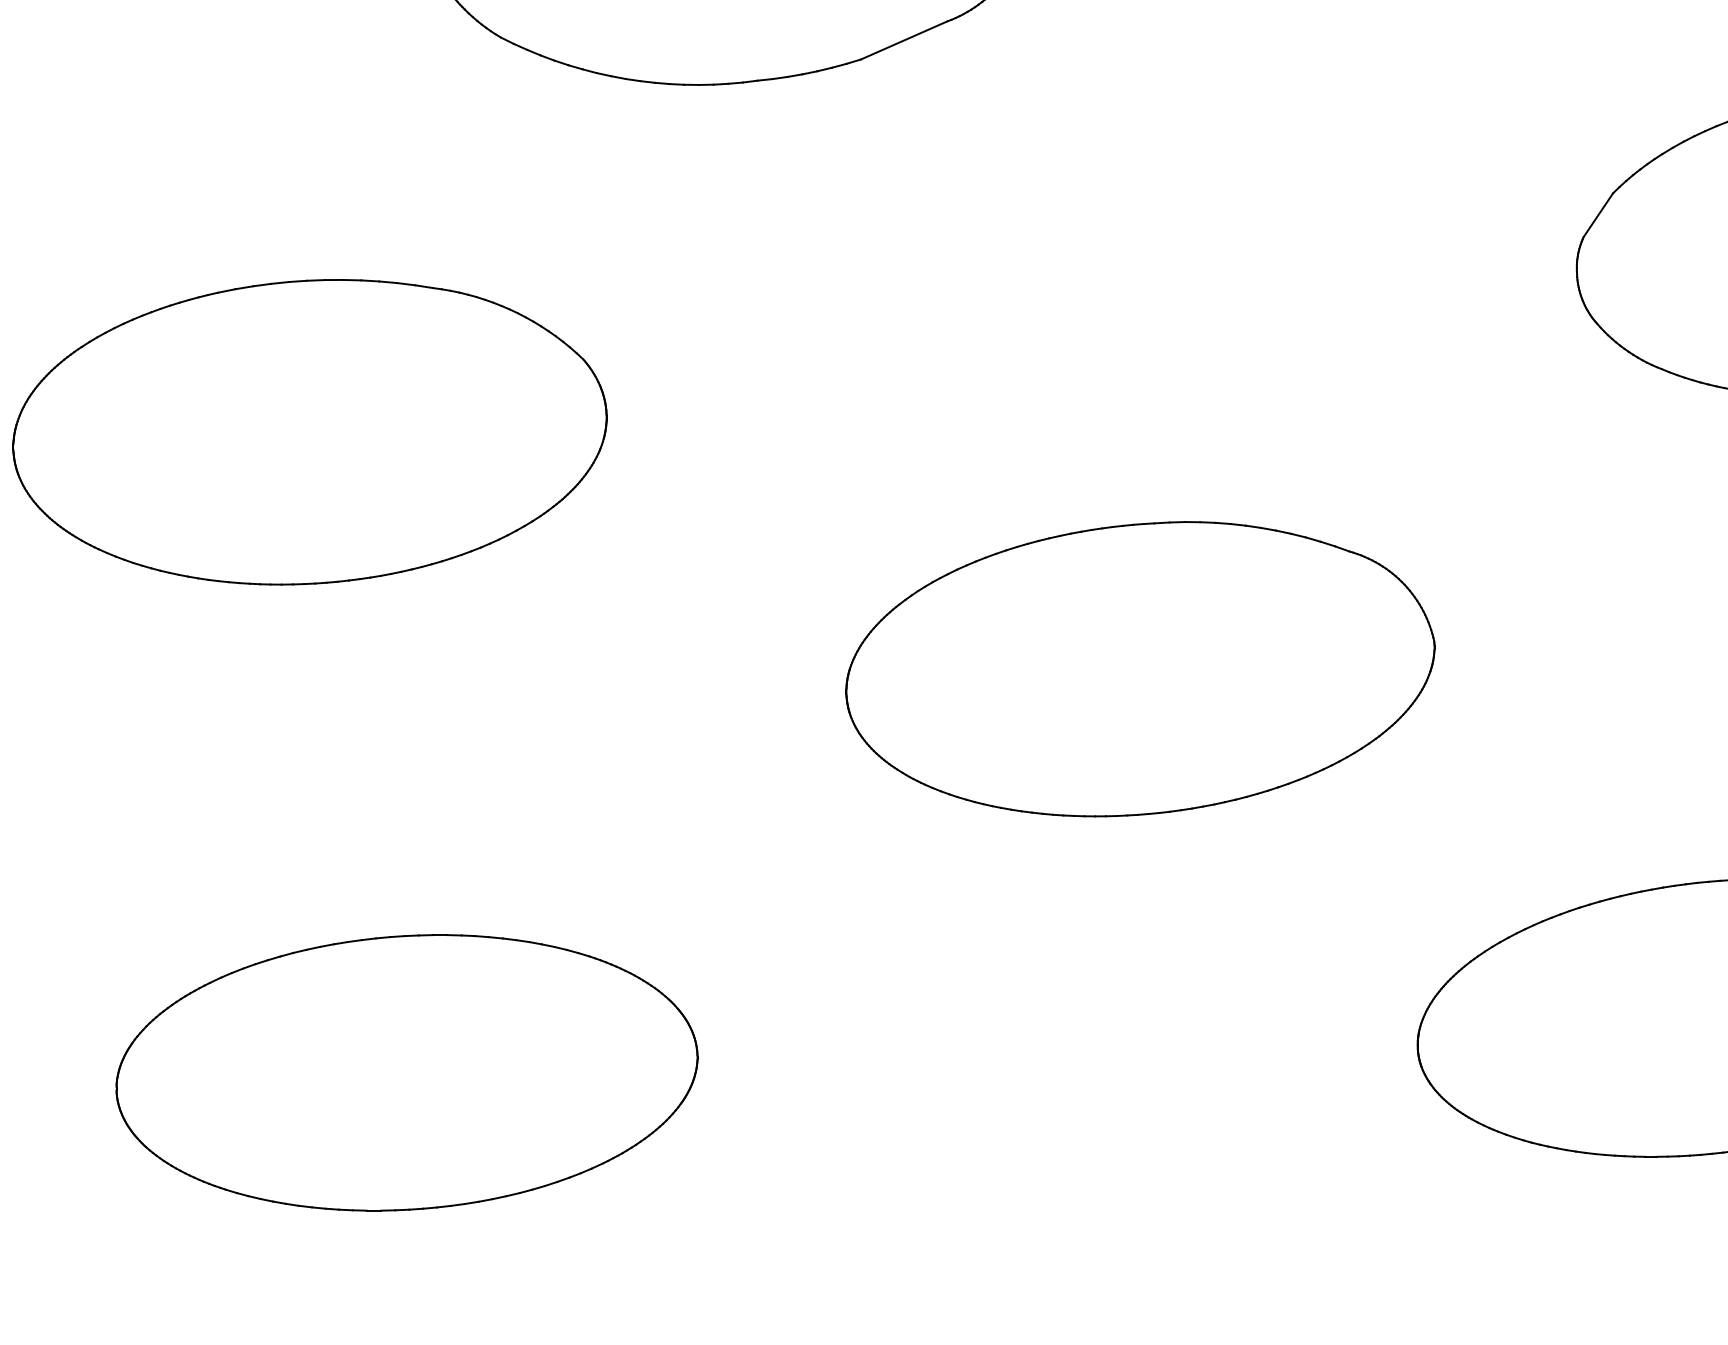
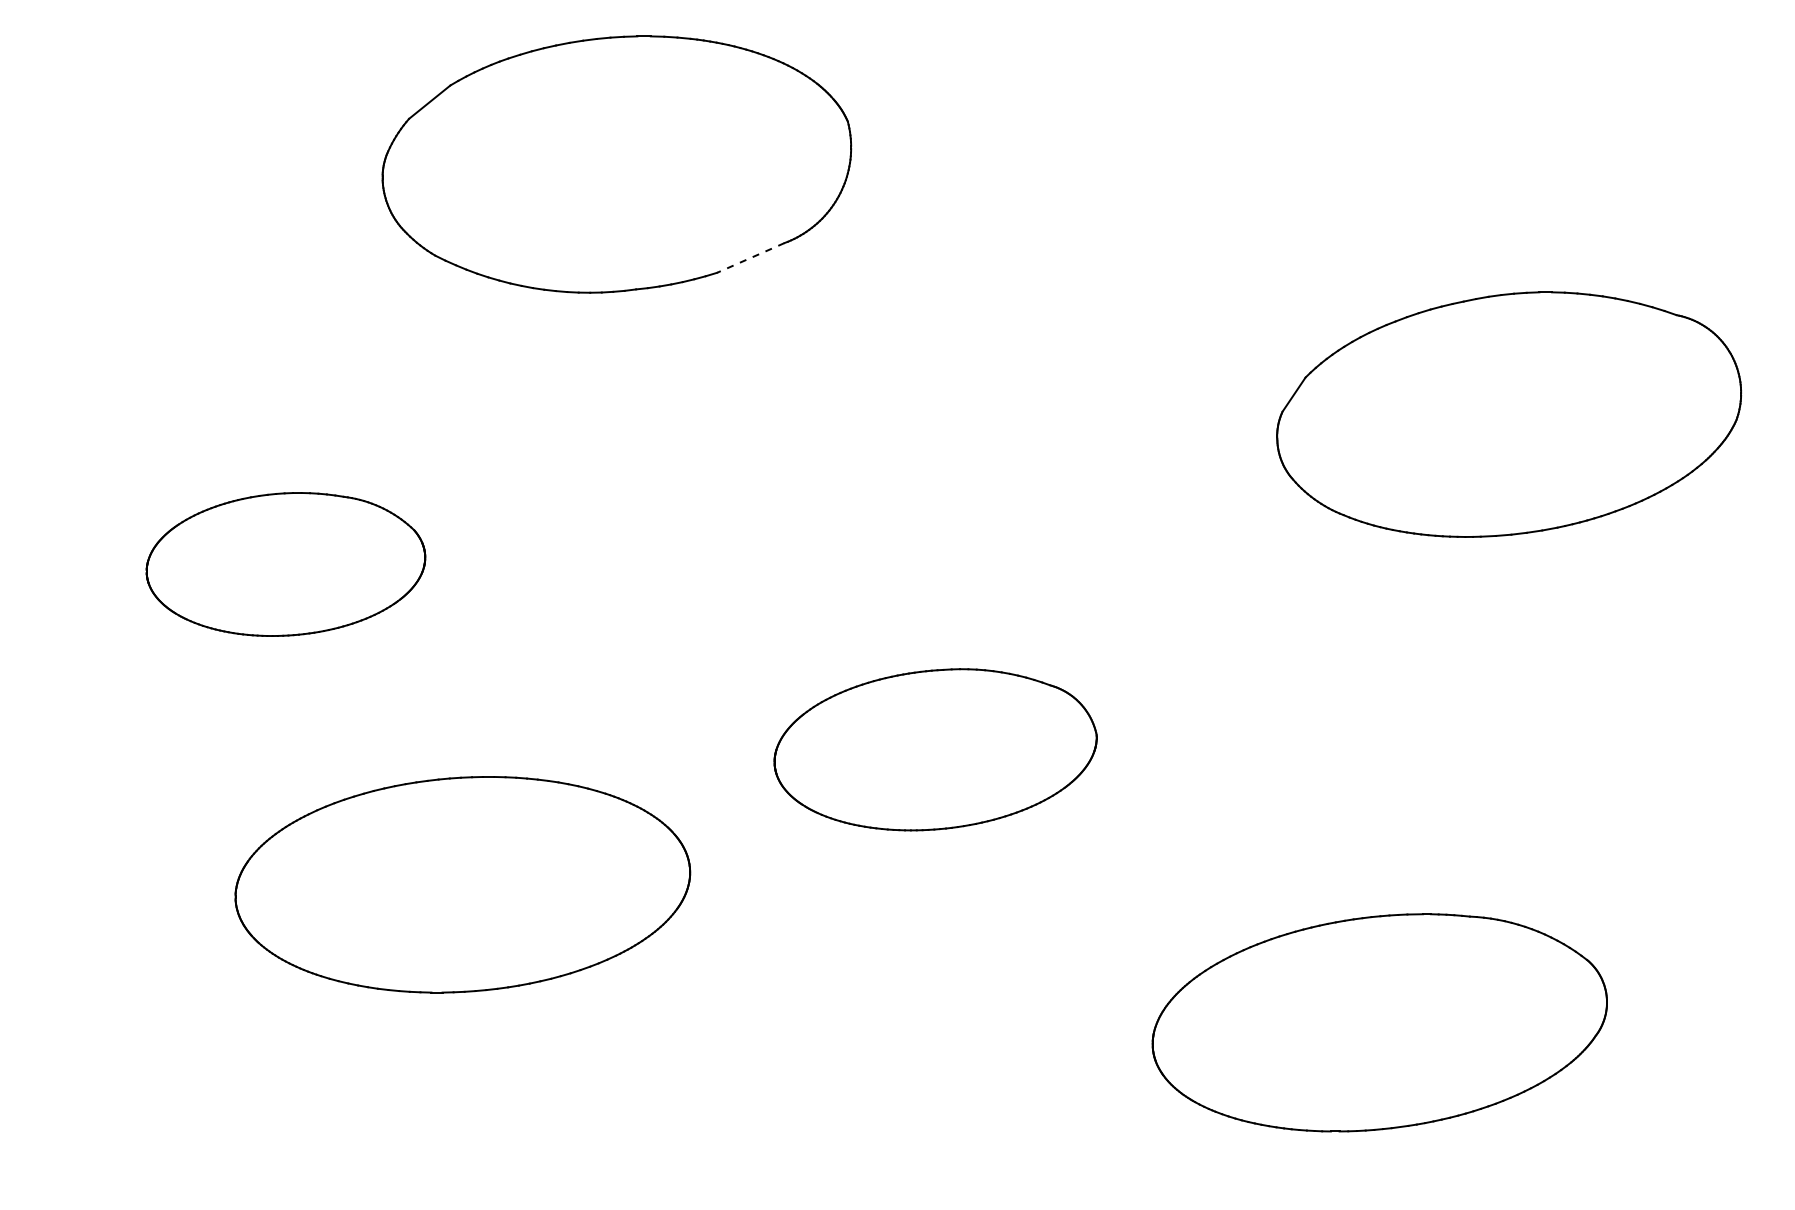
line: (903, 39) -> (750, 257), solid -> dashed
part: (309, 432) -> (285, 564), size x0.6
part: (1140, 668) -> (935, 749), size x0.7
part: (406, 1072) -> (462, 884), moved

